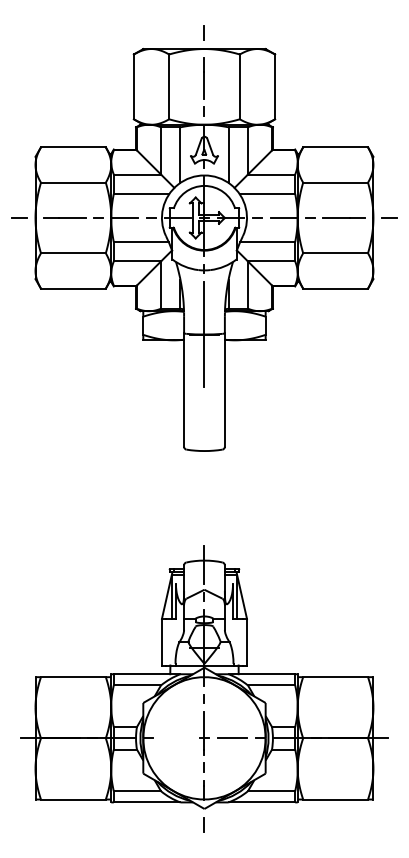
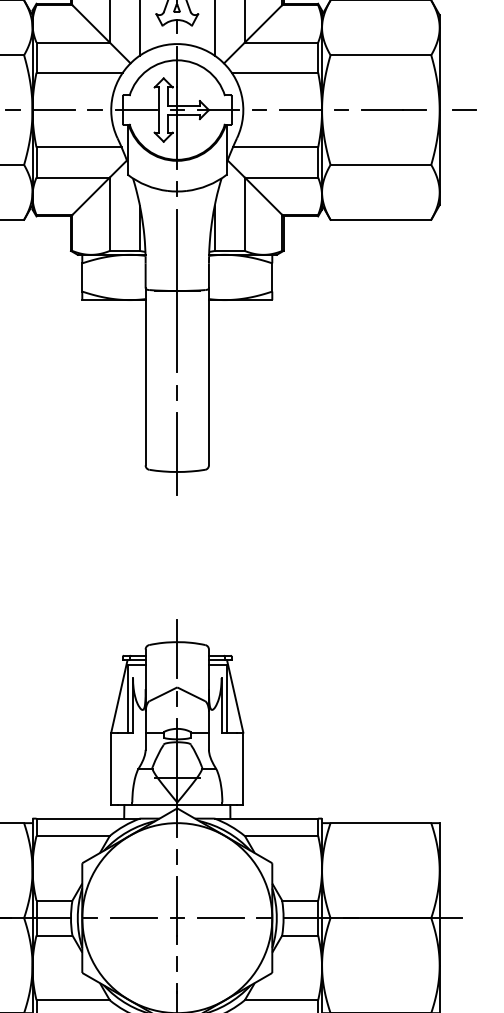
line: (203, 399) -> (175, 391), added
line: (204, 439) -> (177, 454), added
line: (176, 738) -> (133, 918), added

